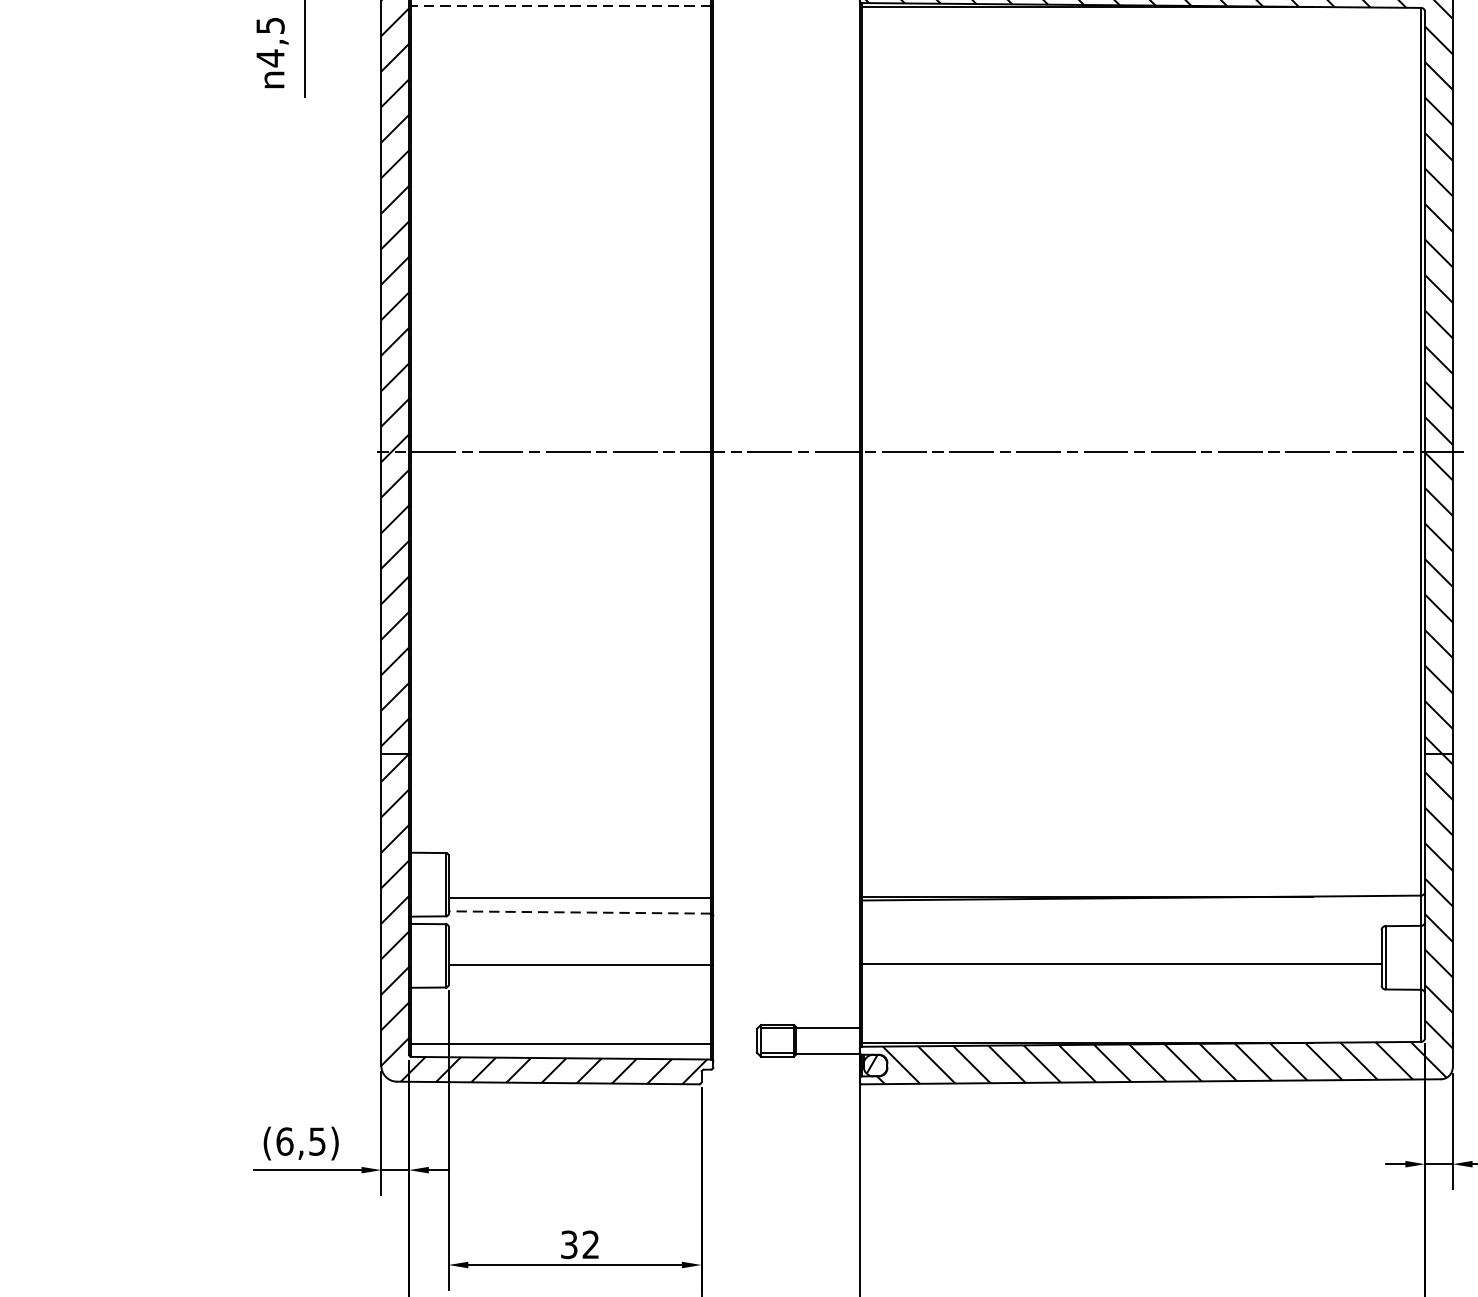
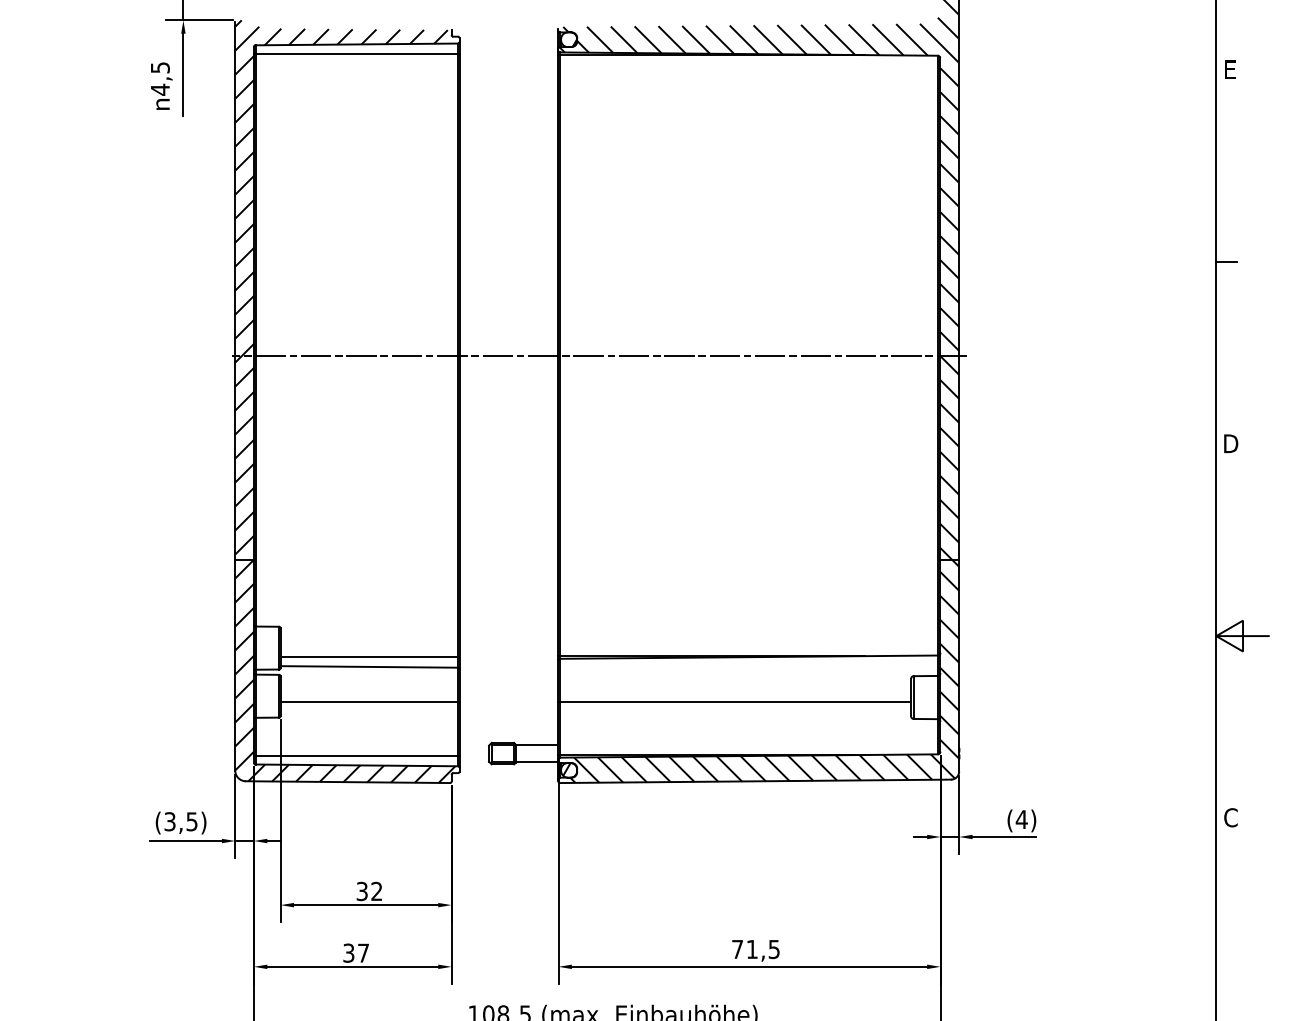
line: (560, 6) -> (356, 54), dashed -> solid
line: (580, 911) -> (369, 666), dashed -> solid
text: (284, 1141) -> (169, 821), (6,5) -> (3,5)

